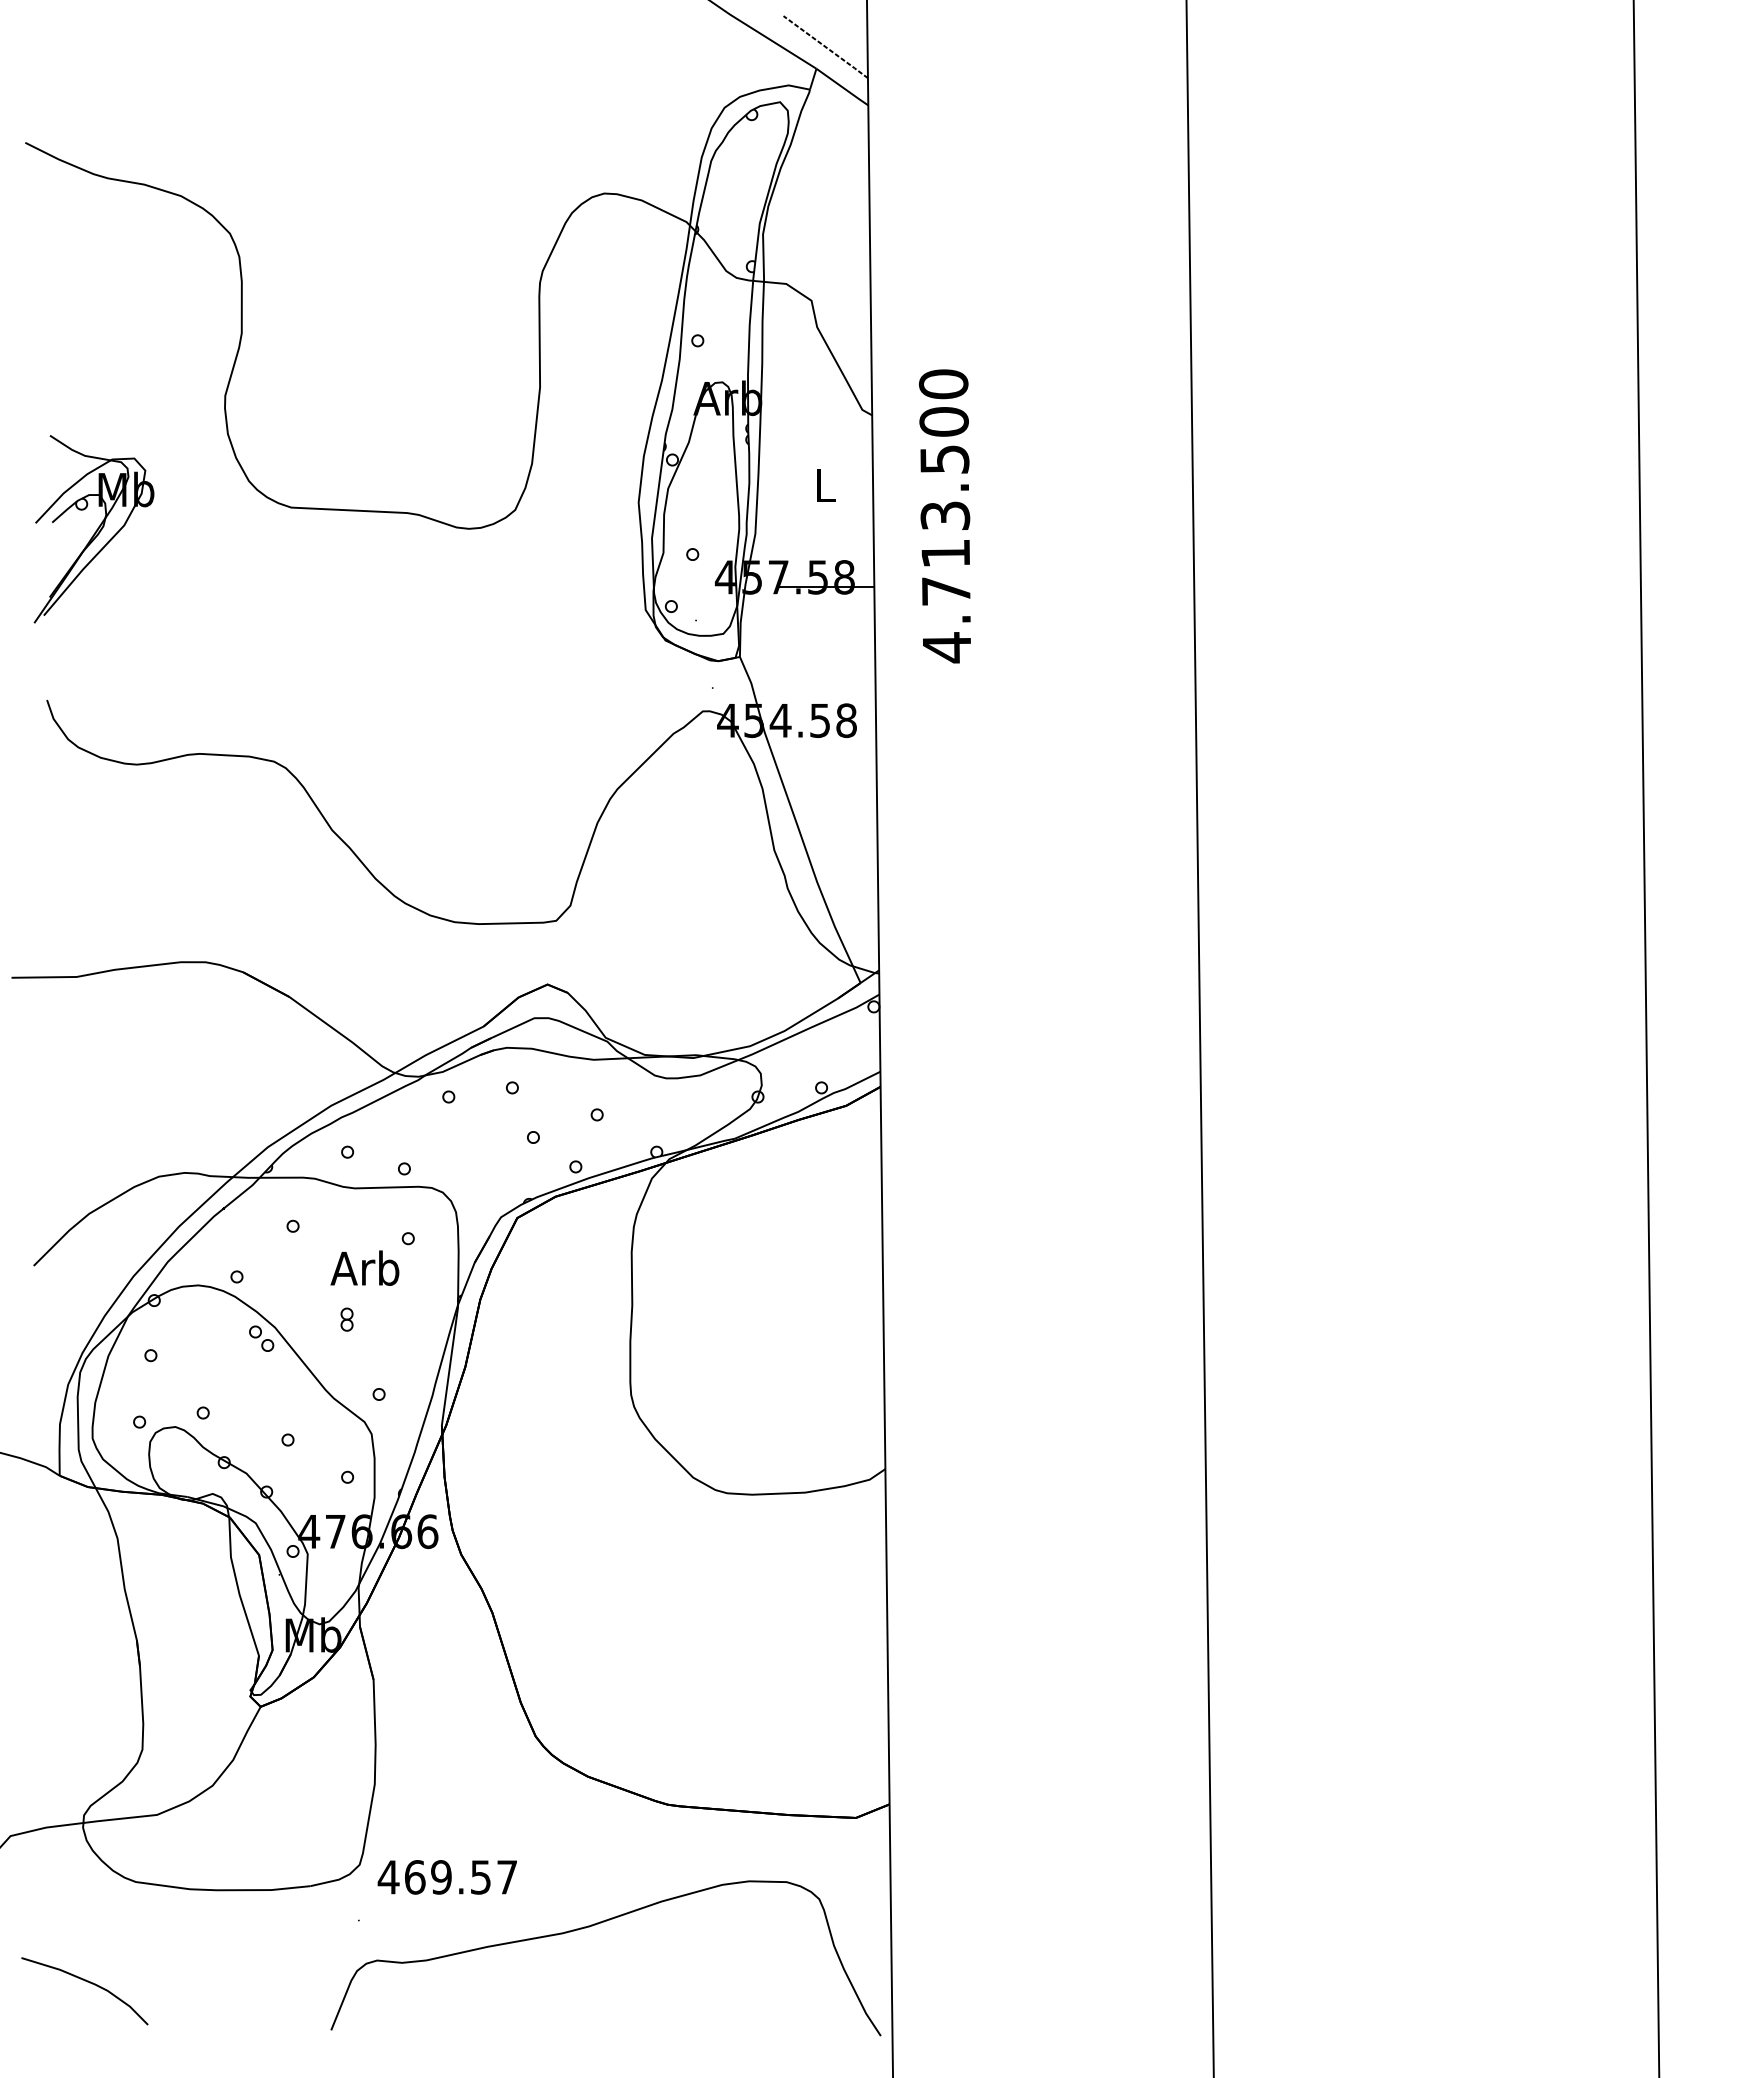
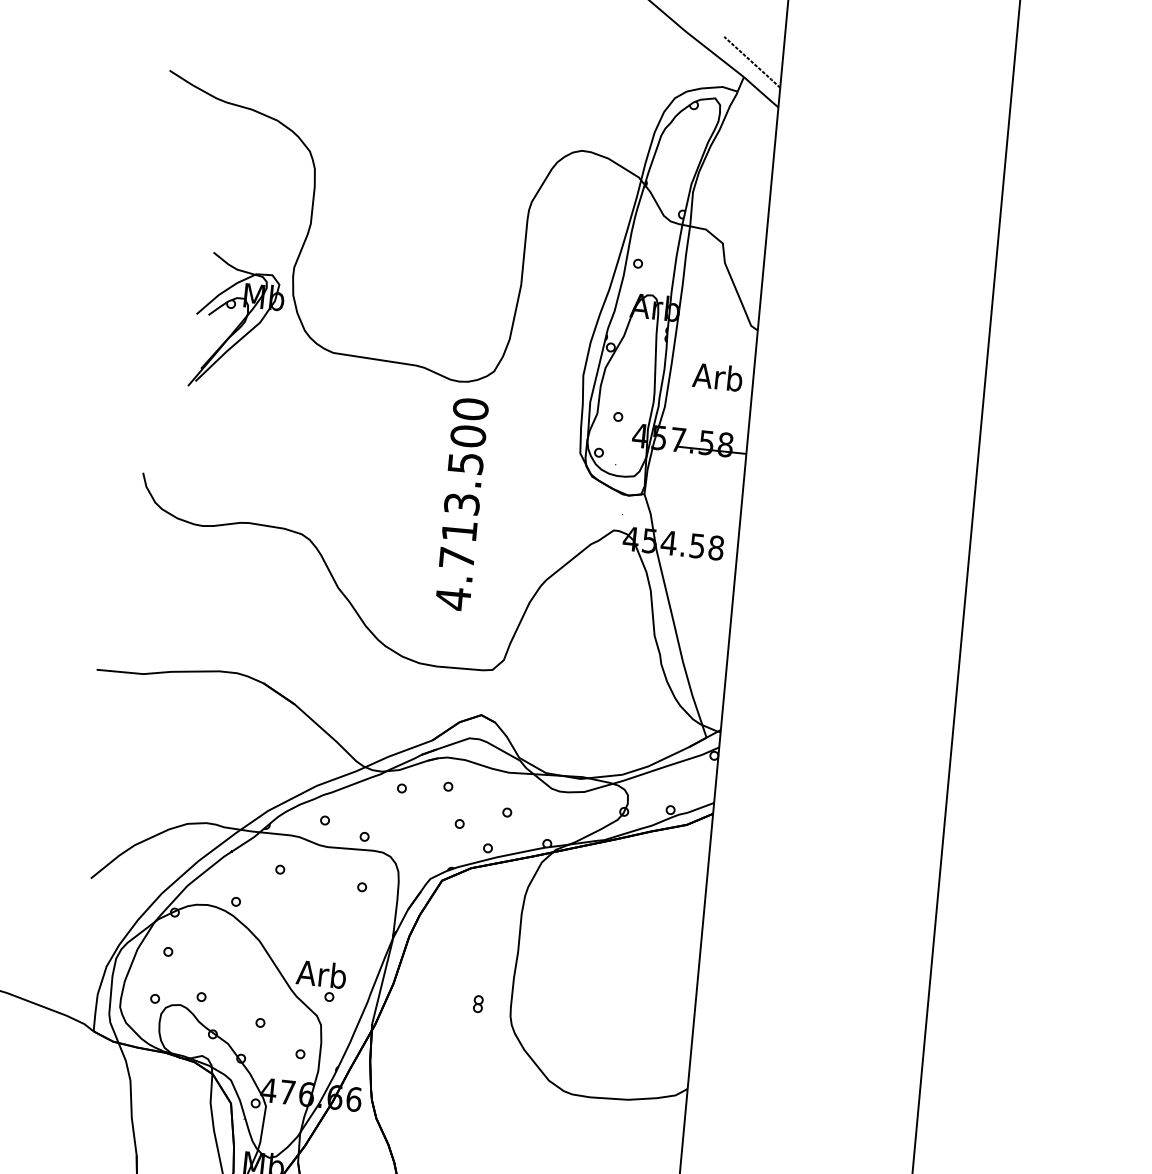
text: (823, 484) -> (717, 376), L -> Arb
text: (944, 516) -> (461, 504), moved
part: (93, 529) -> (237, 323), moved
text: (364, 1267) -> (321, 973), moved
part: (346, 1319) -> (477, 1003), moved
part: (261, 1338) -> (249, 947), removed

